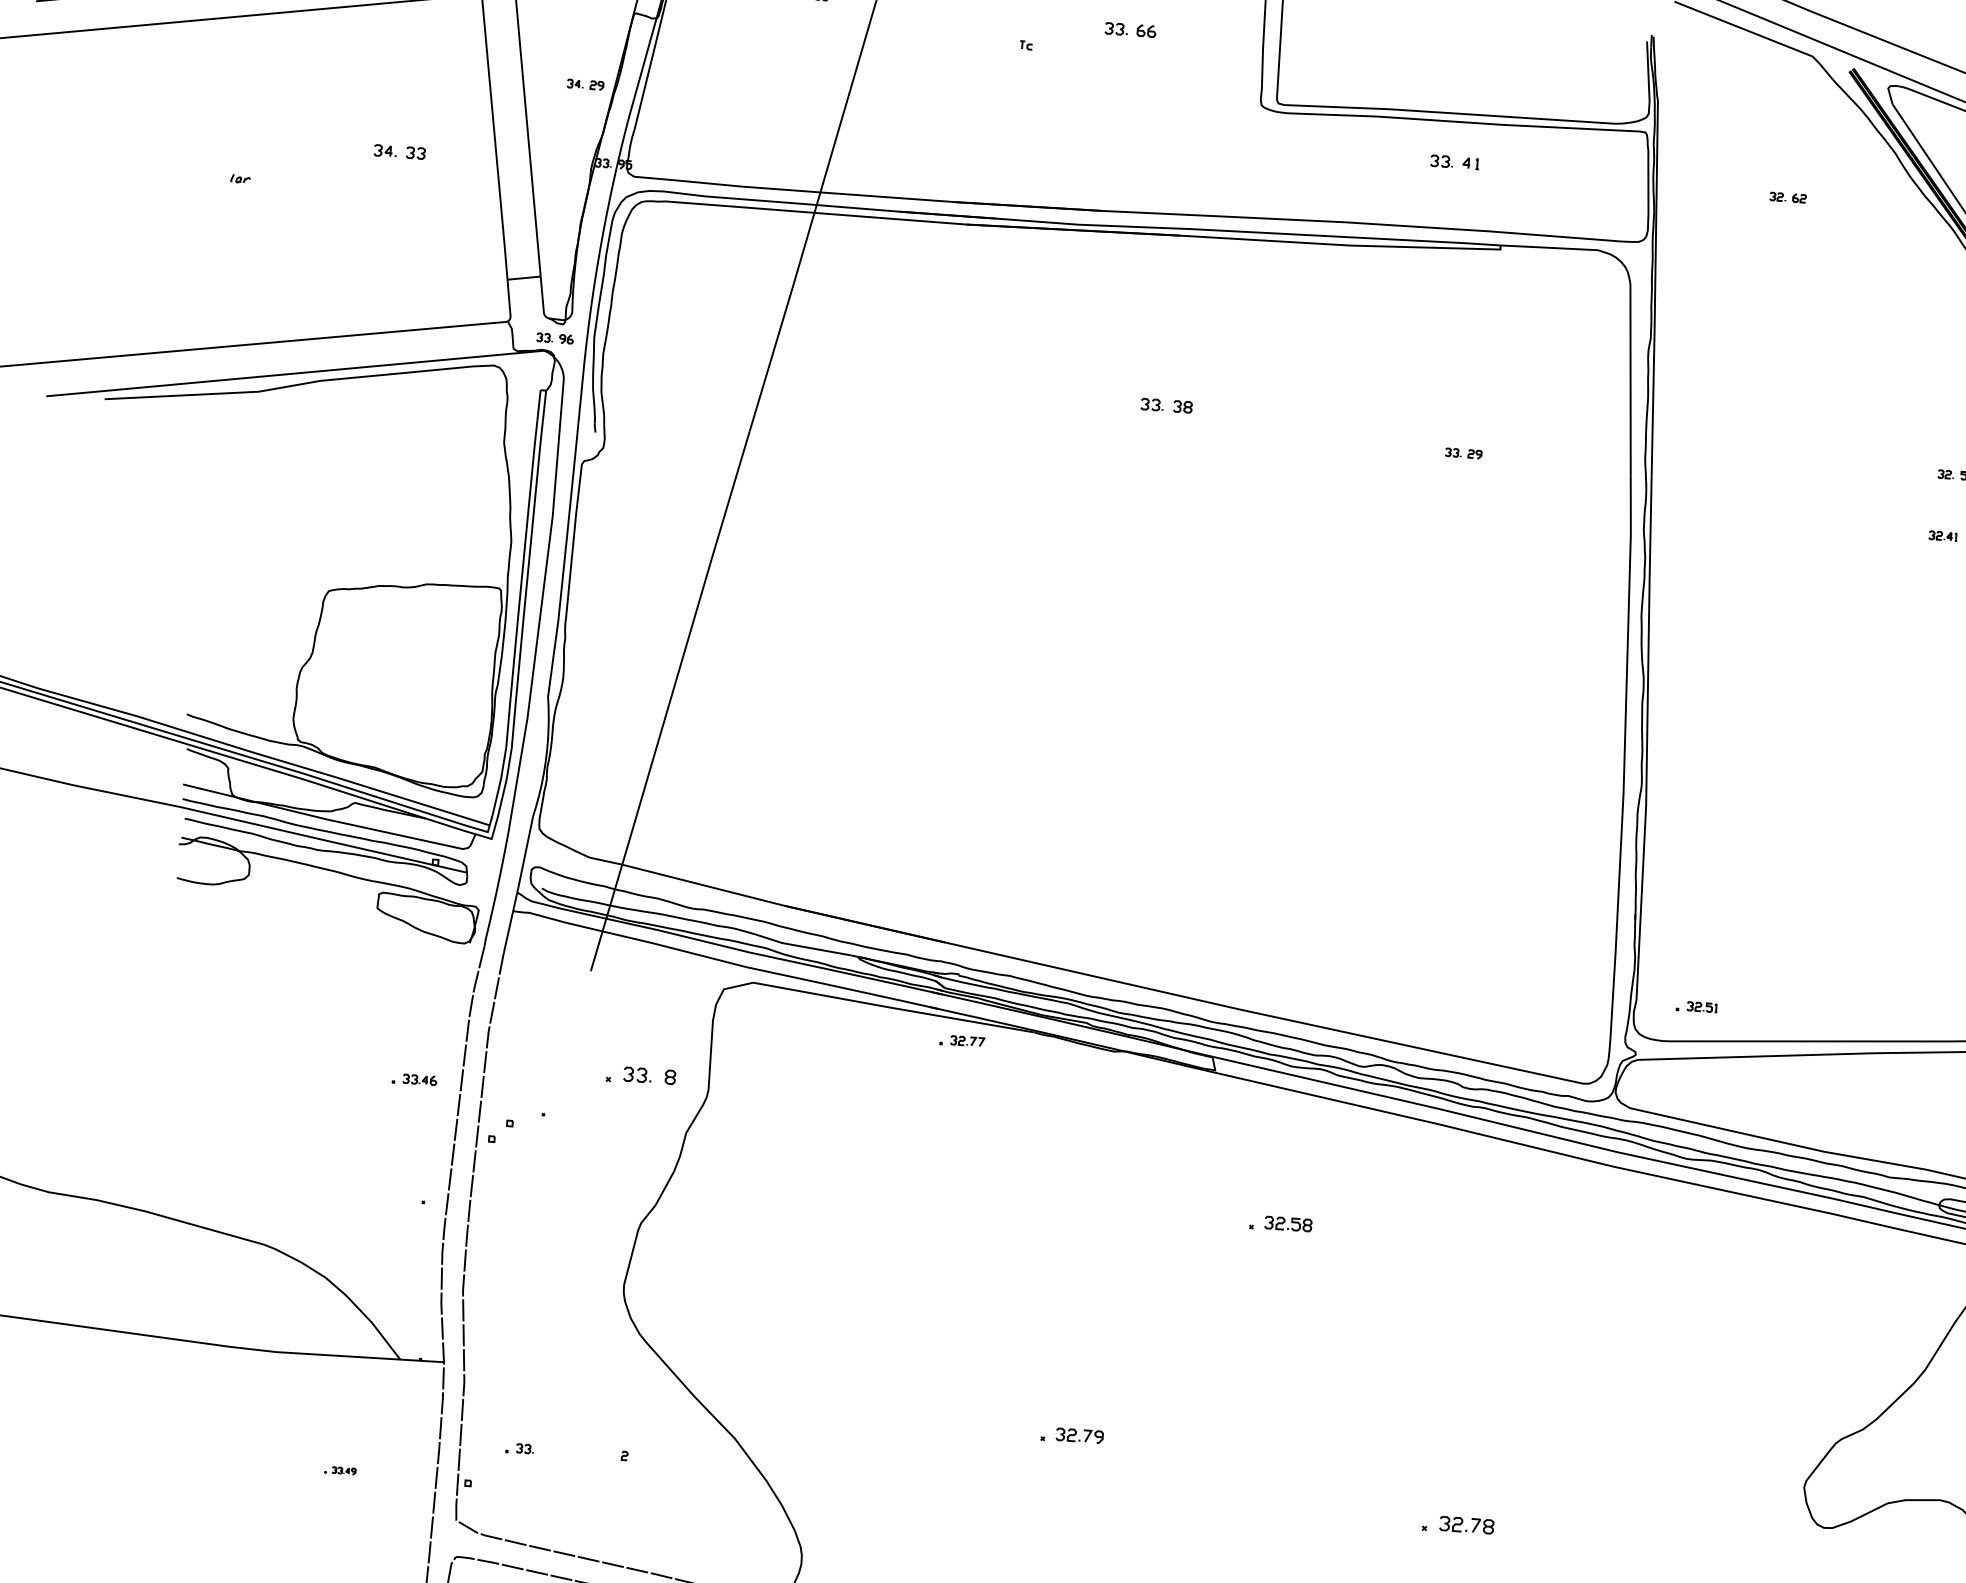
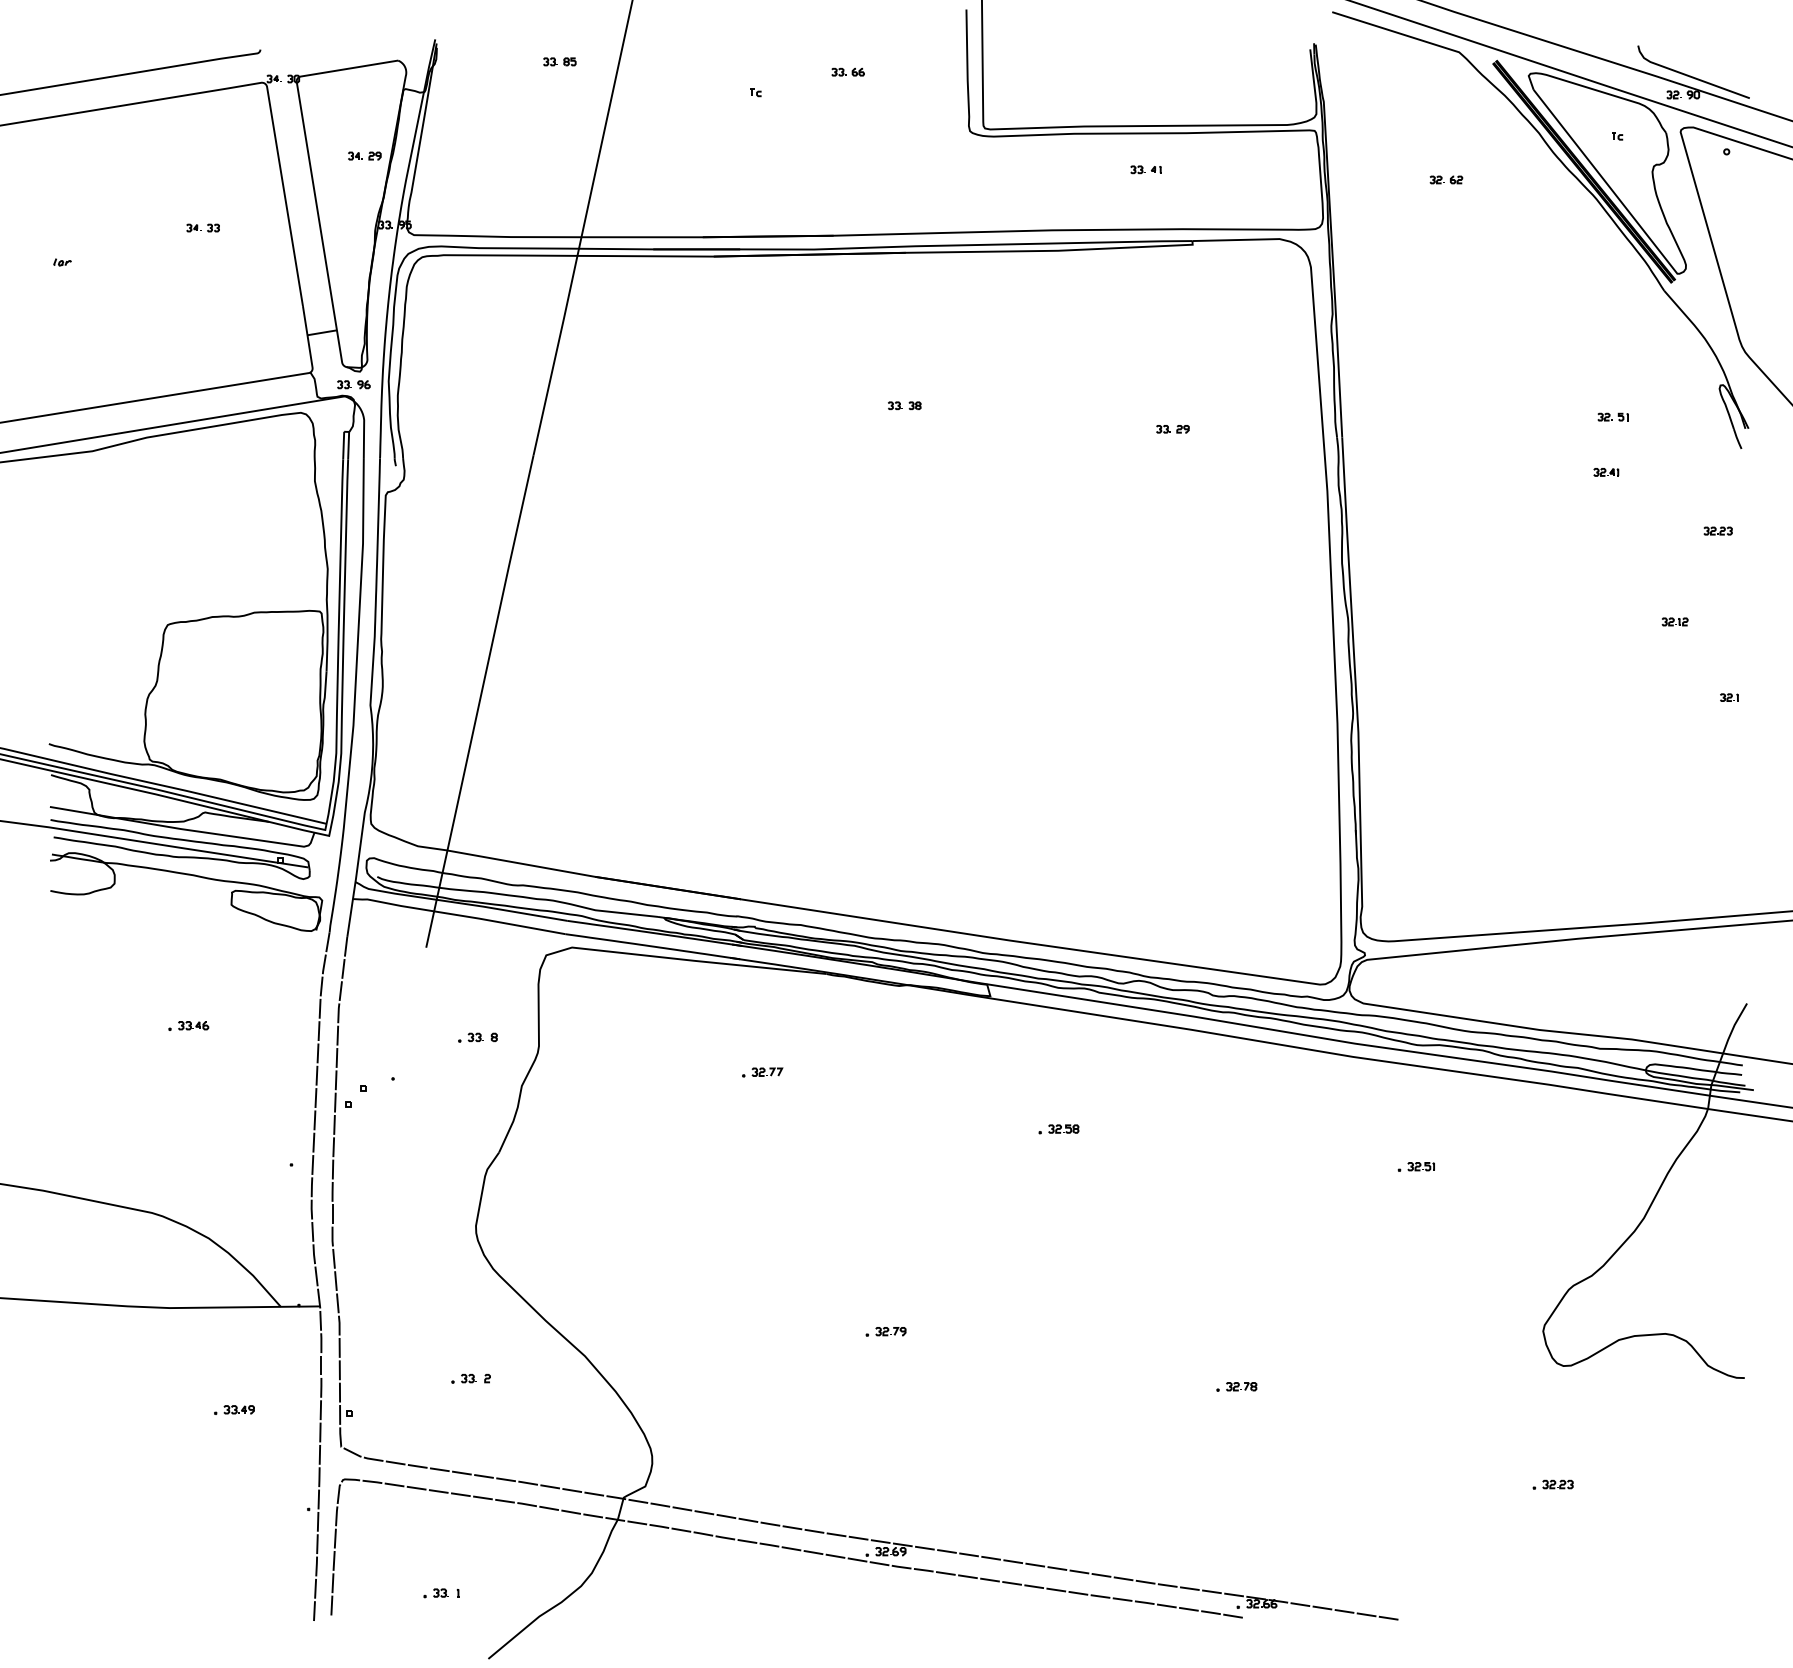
part: (1129, 29) -> (847, 71), size x0.71
part: (399, 151) -> (202, 227), size x0.71
part: (1453, 162) -> (1145, 169), size x0.71
part: (1166, 405) -> (904, 405), size x0.71
part: (1695, 1006) -> (1415, 1166), moved
part: (962, 1041) -> (762, 1072), moved
part: (640, 1075) -> (477, 1037), size x0.62
part: (414, 1079) -> (188, 1025), moved
part: (1280, 1224) -> (1058, 1129), size x0.71
part: (1071, 1435) -> (885, 1331), size x0.71
part: (518, 1448) -> (463, 1378), moved
part: (340, 1470) -> (234, 1409), size x1.43
part: (1458, 1524) -> (1236, 1386), size x0.62

